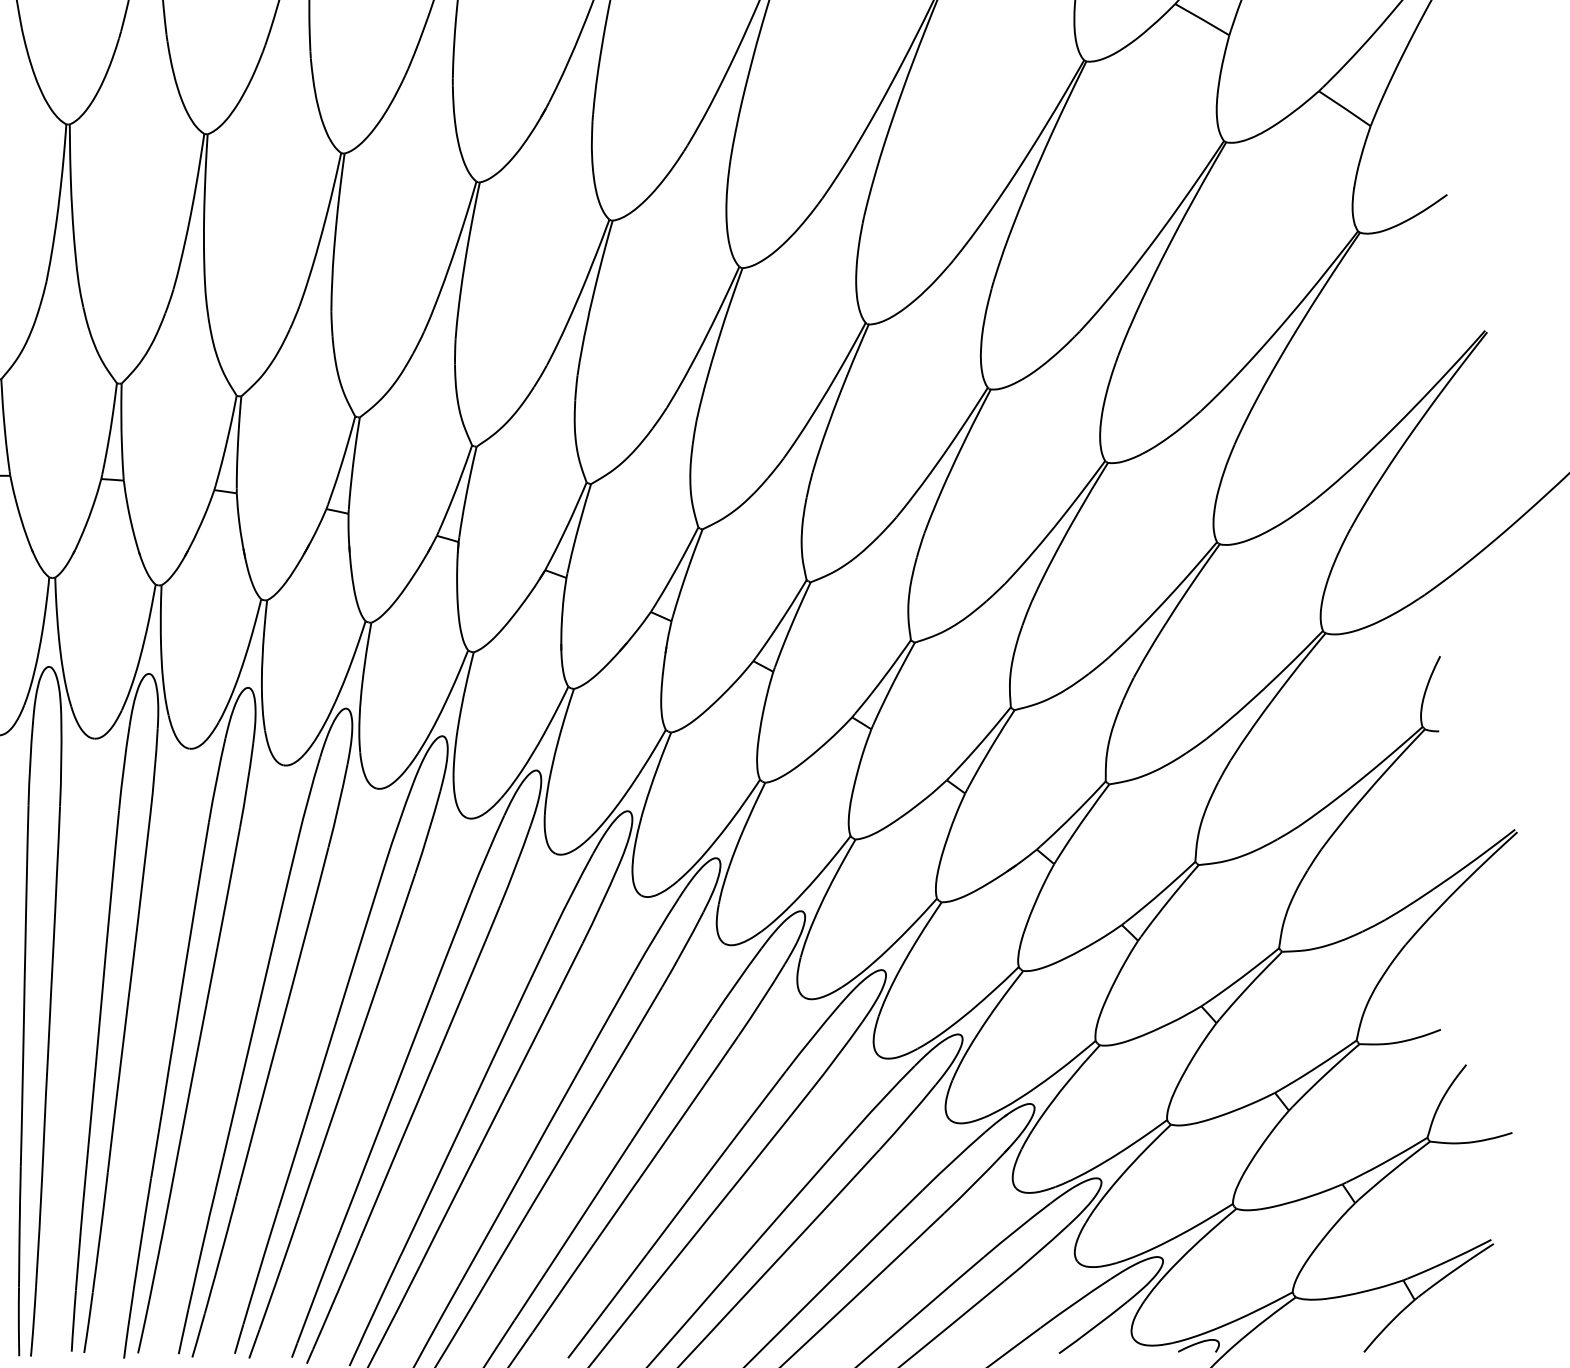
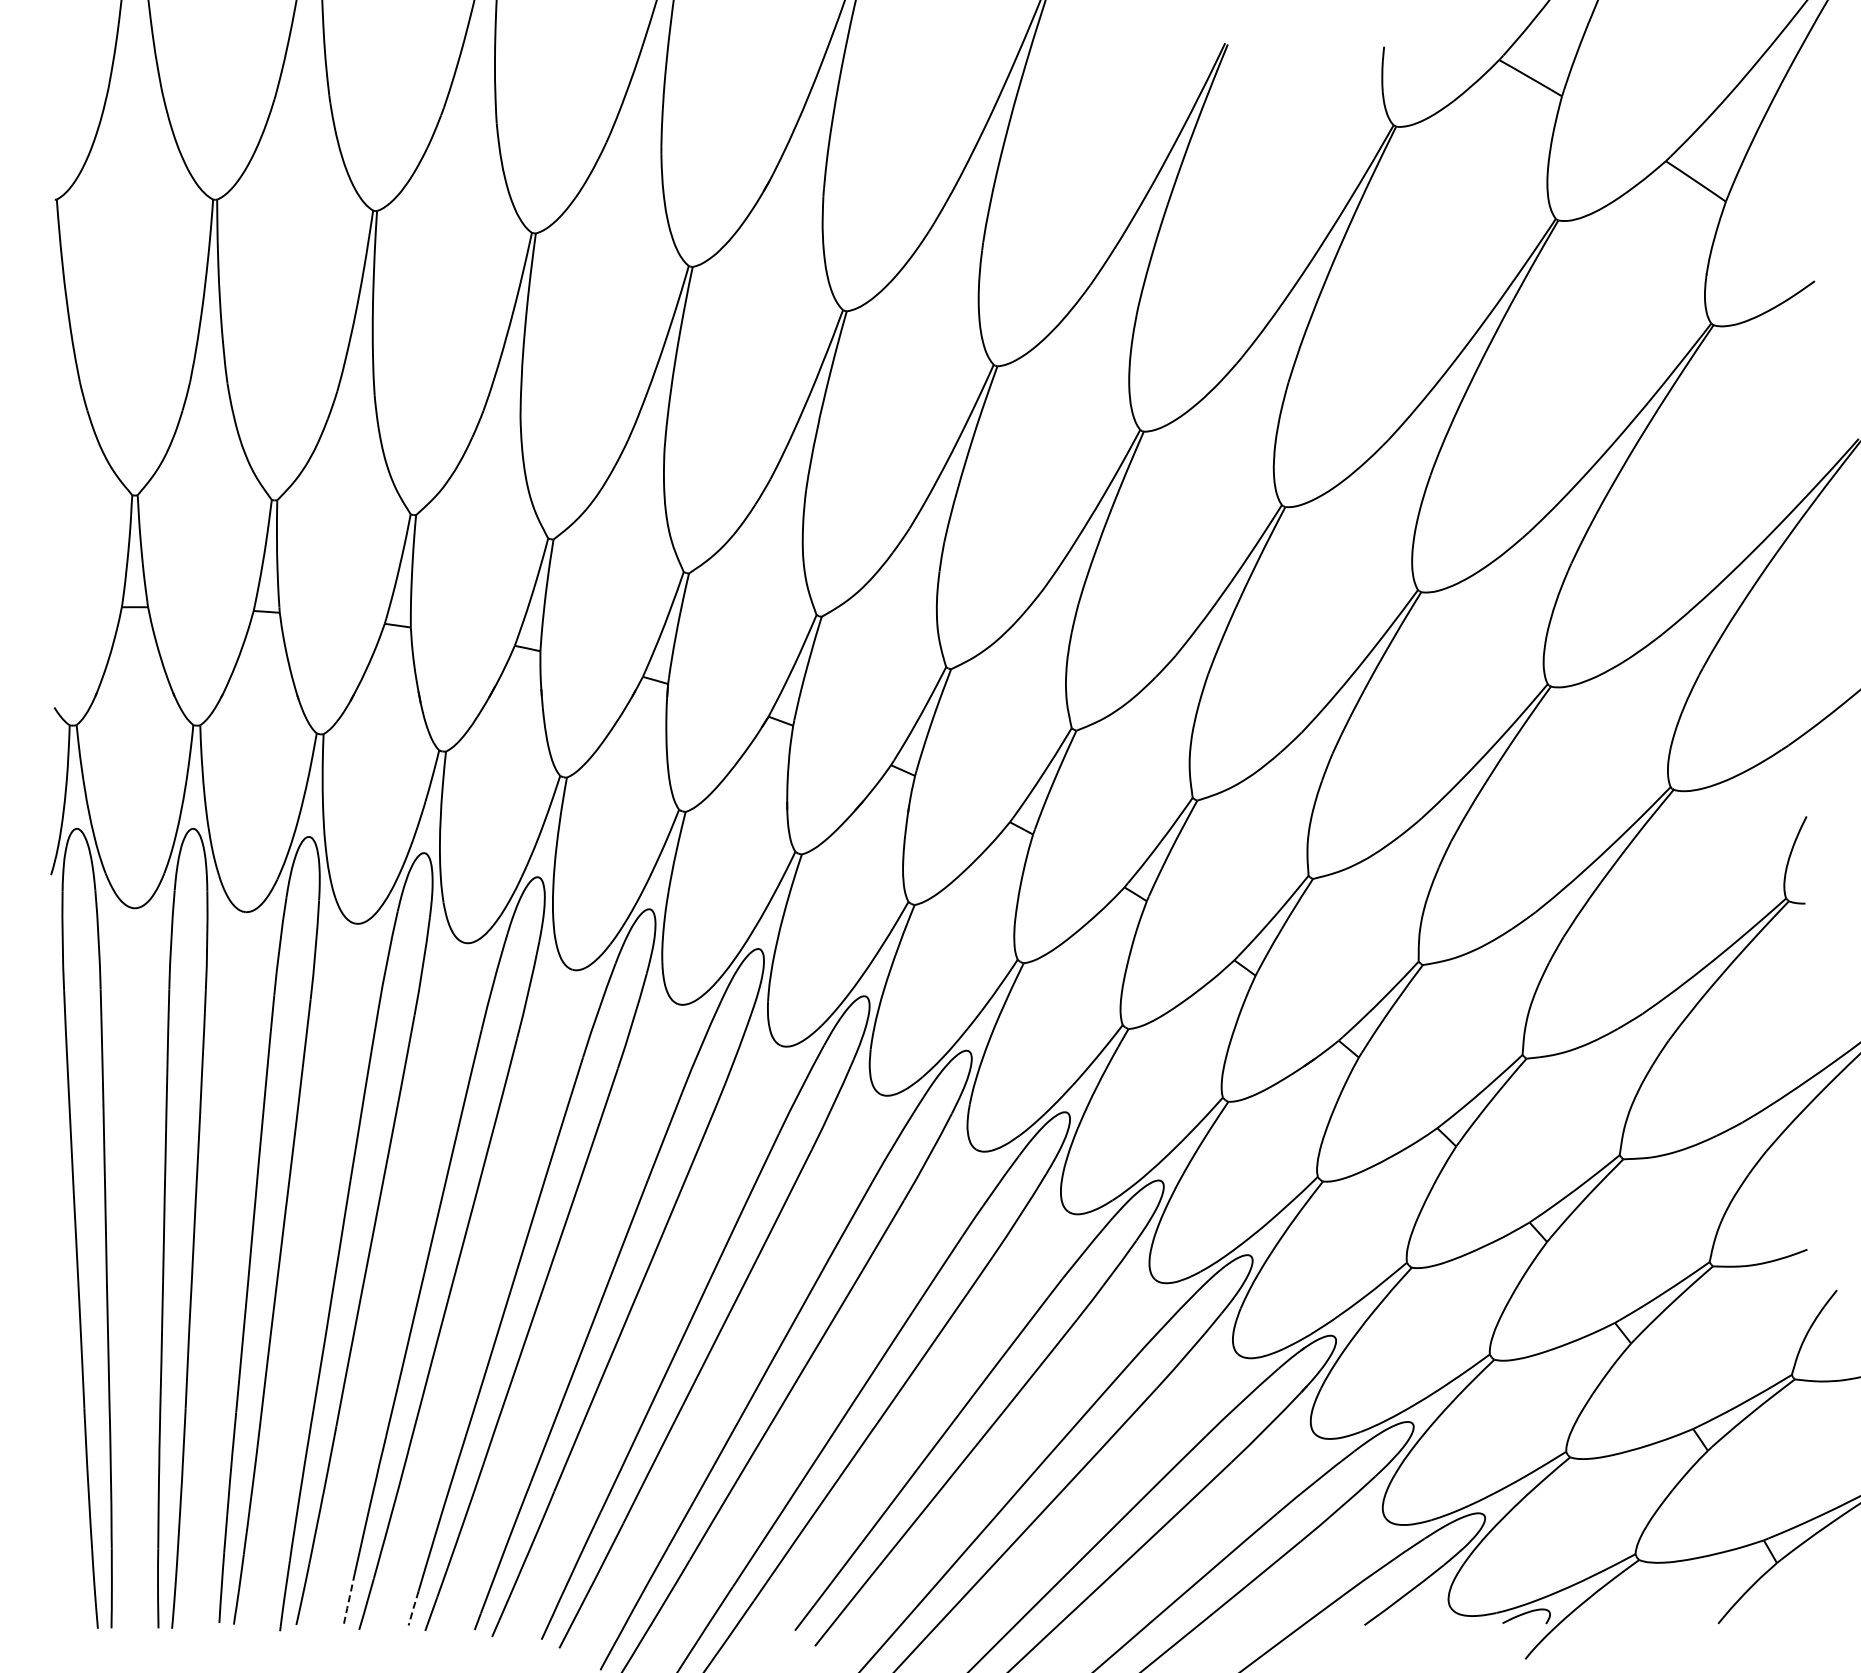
line: (183, 1331) -> (349, 1599), solid -> dashed
line: (239, 1339) -> (413, 1608), solid -> dashed

